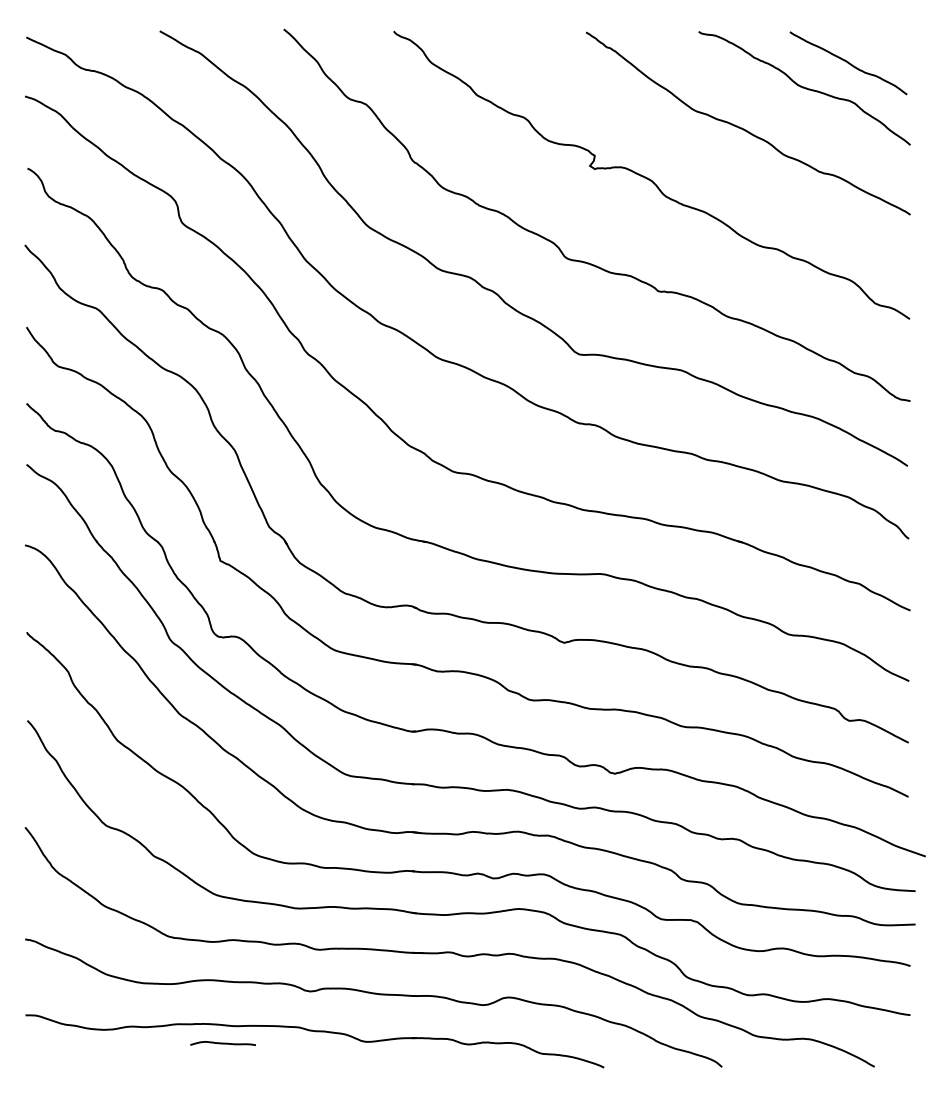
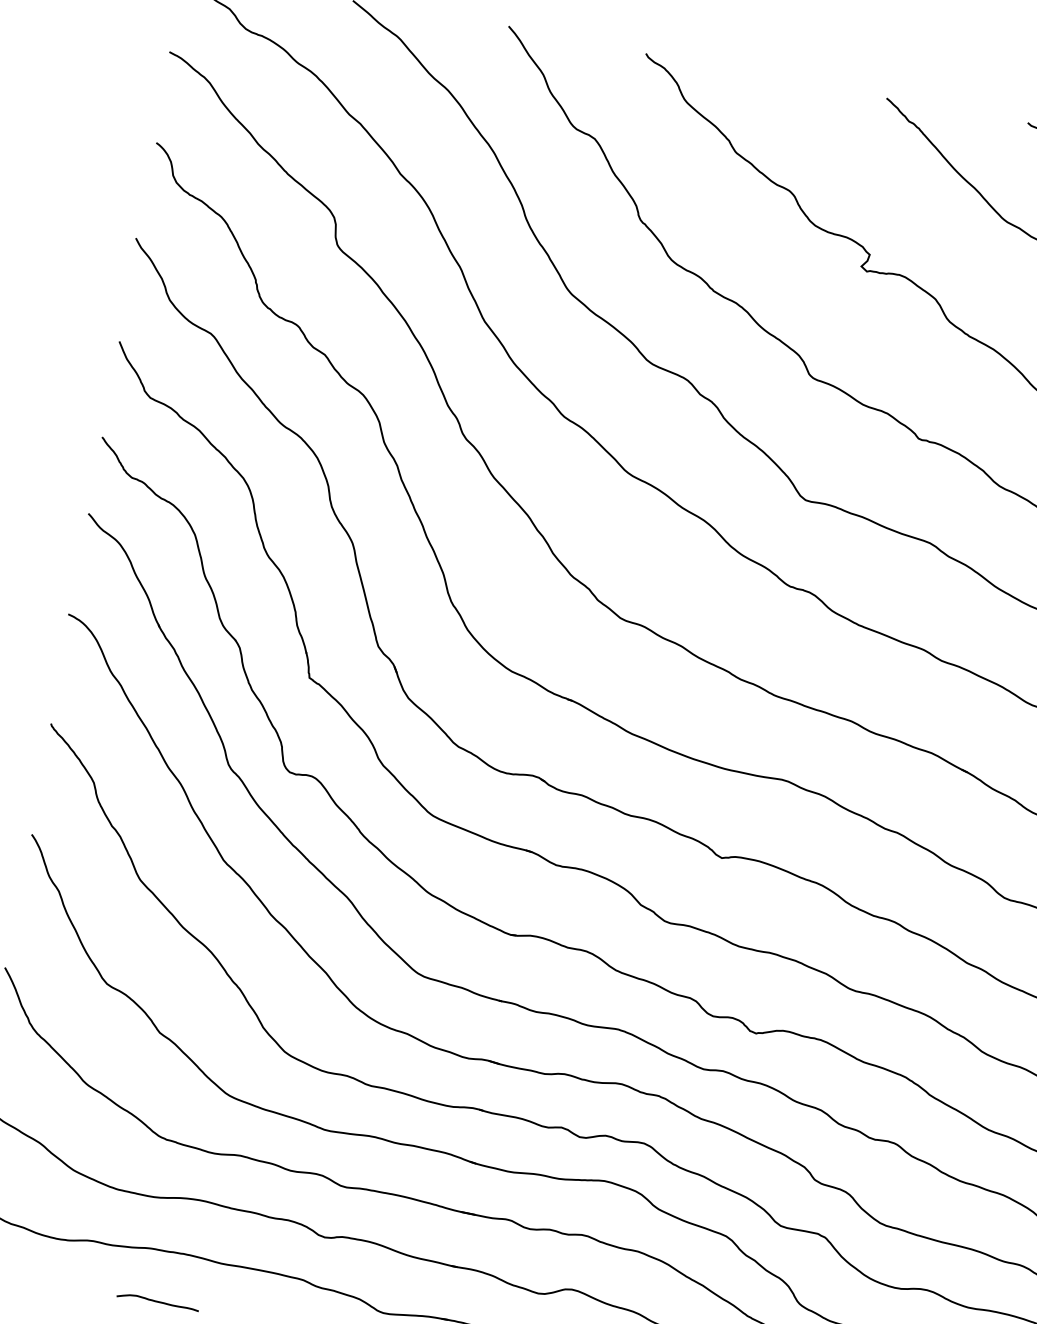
curve: (222, 1043) -> (157, 1301), moved

